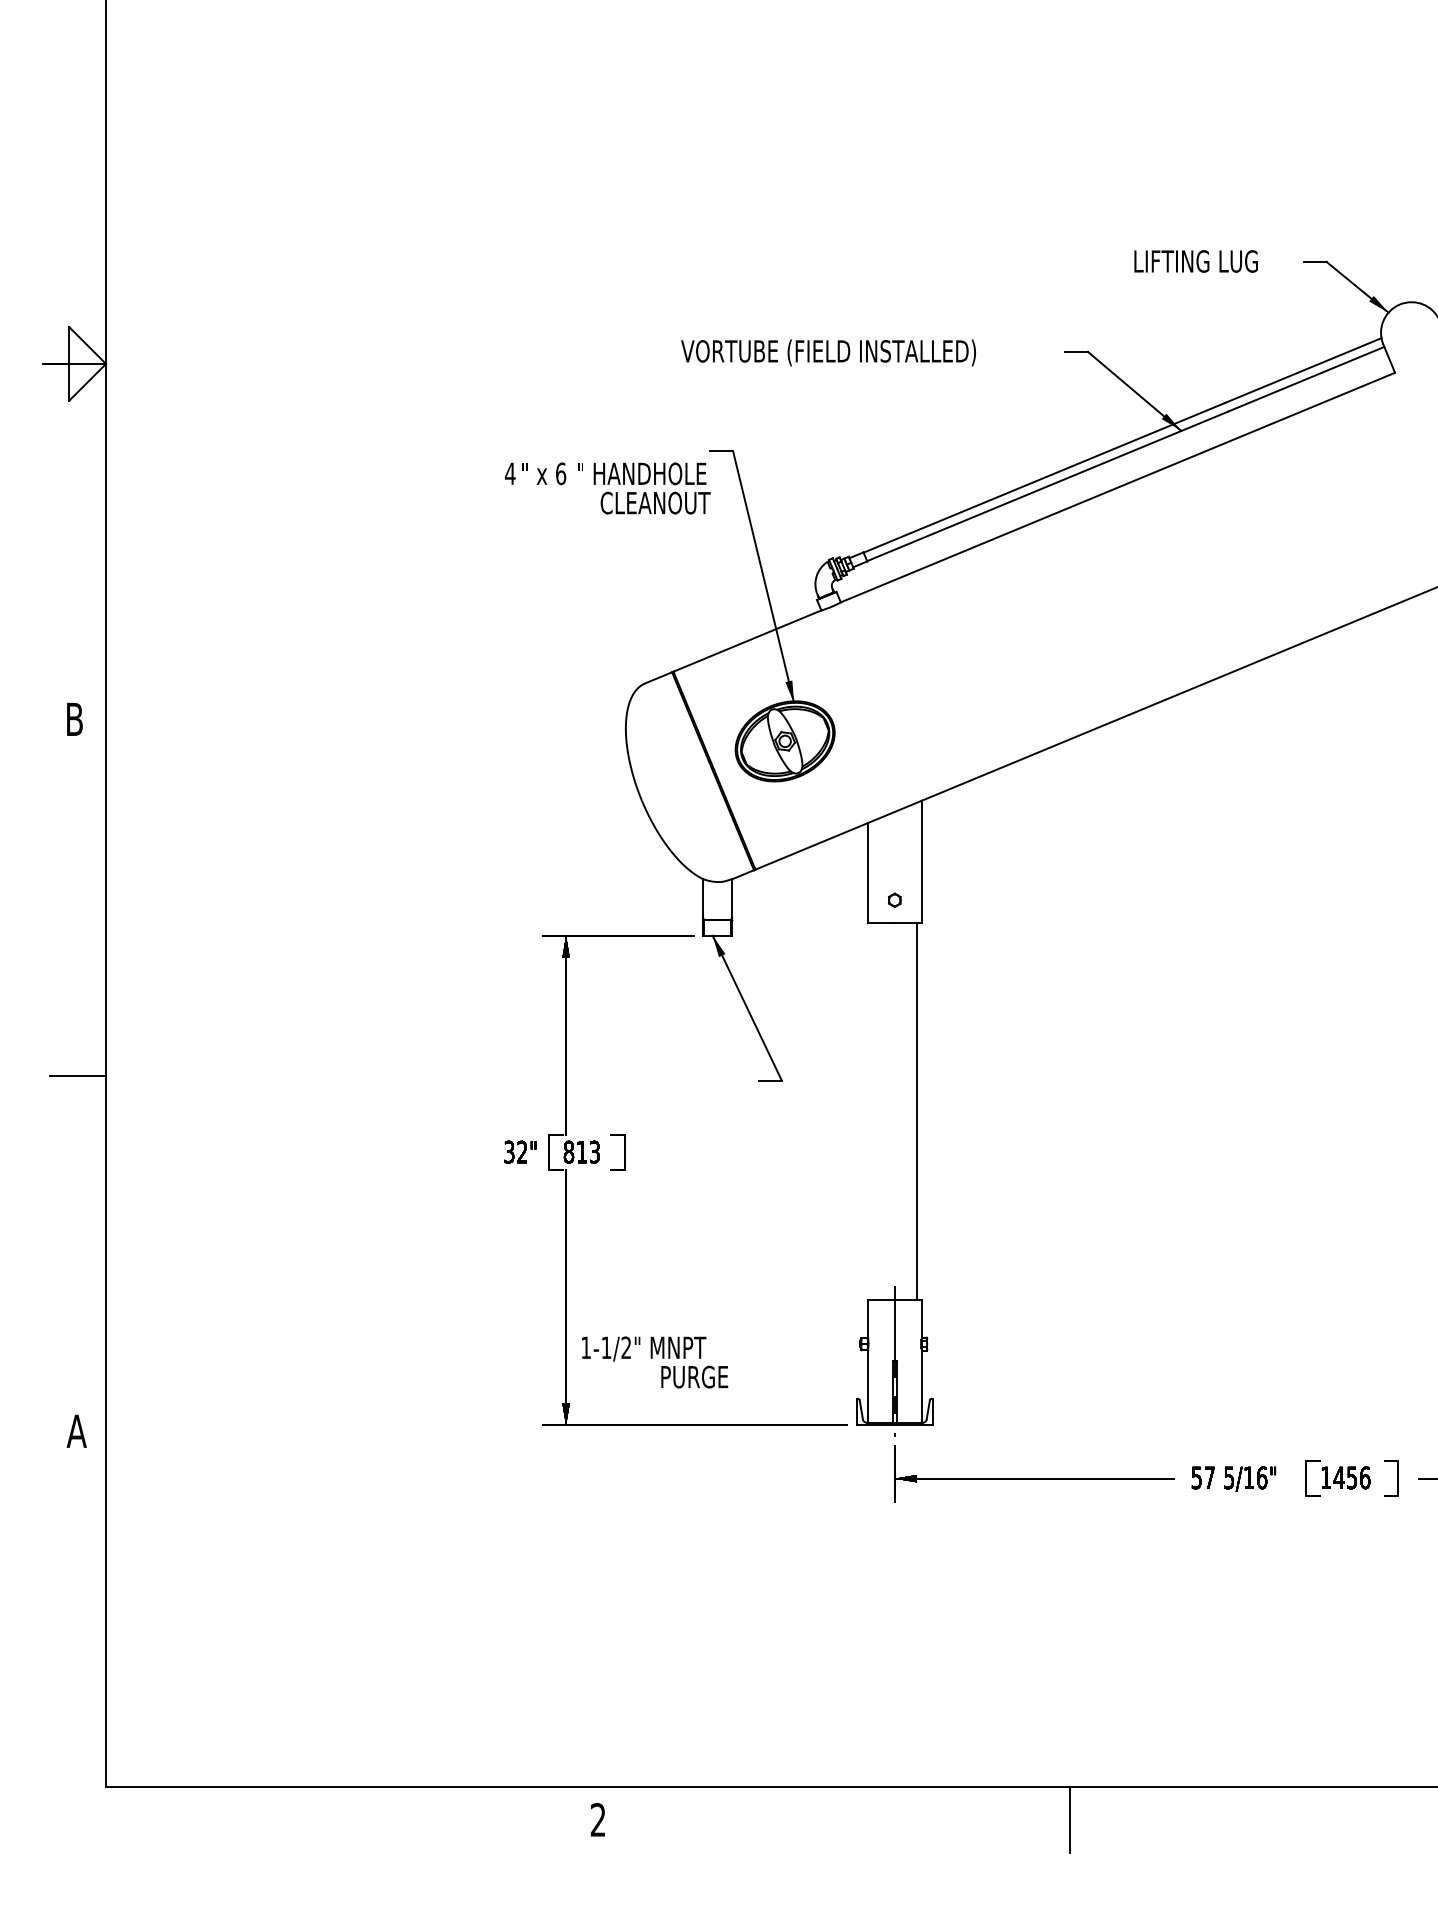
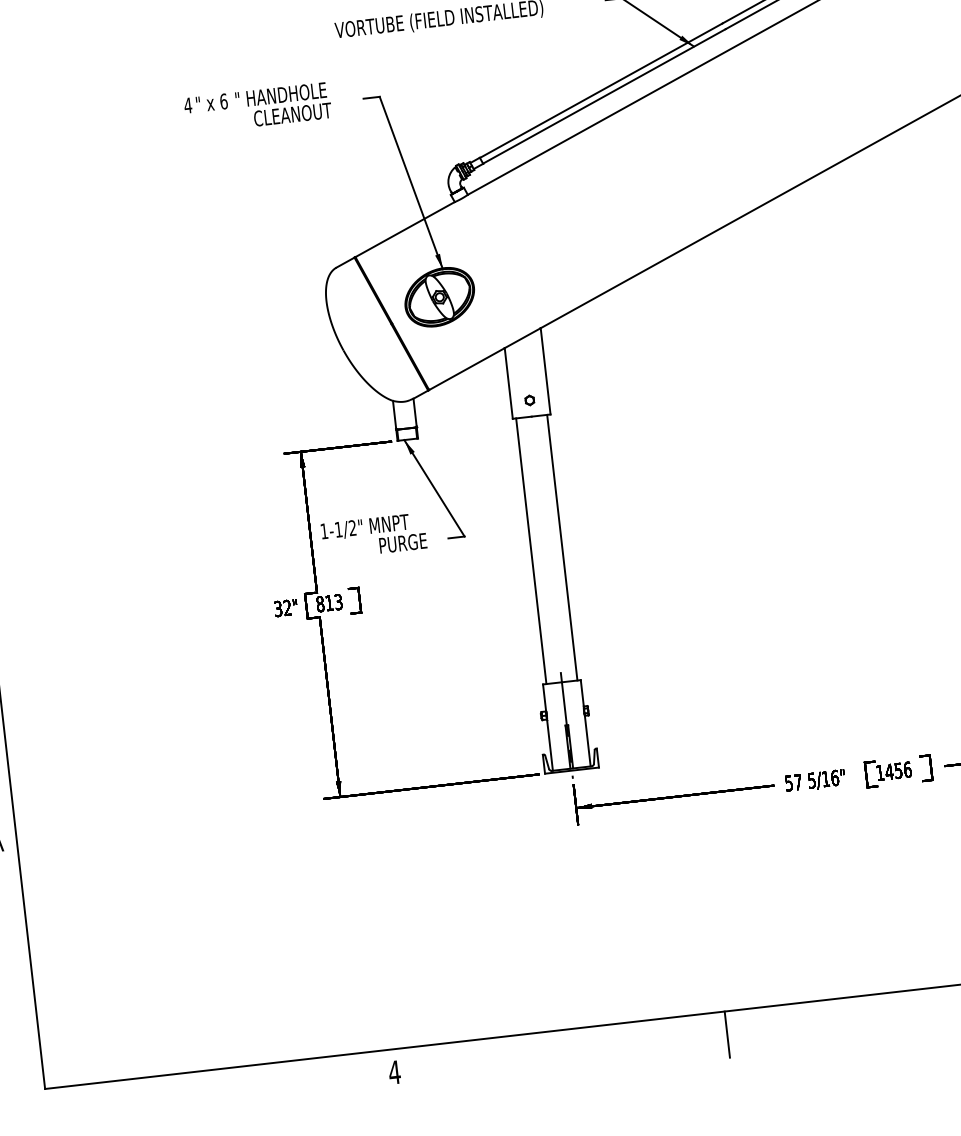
text: (607, 488) -> (257, 108), moved
line: (872, 1111) -> (531, 551), added
text: (655, 1362) -> (374, 536), moved
text: (598, 1819) -> (394, 1072), 2 -> 4

